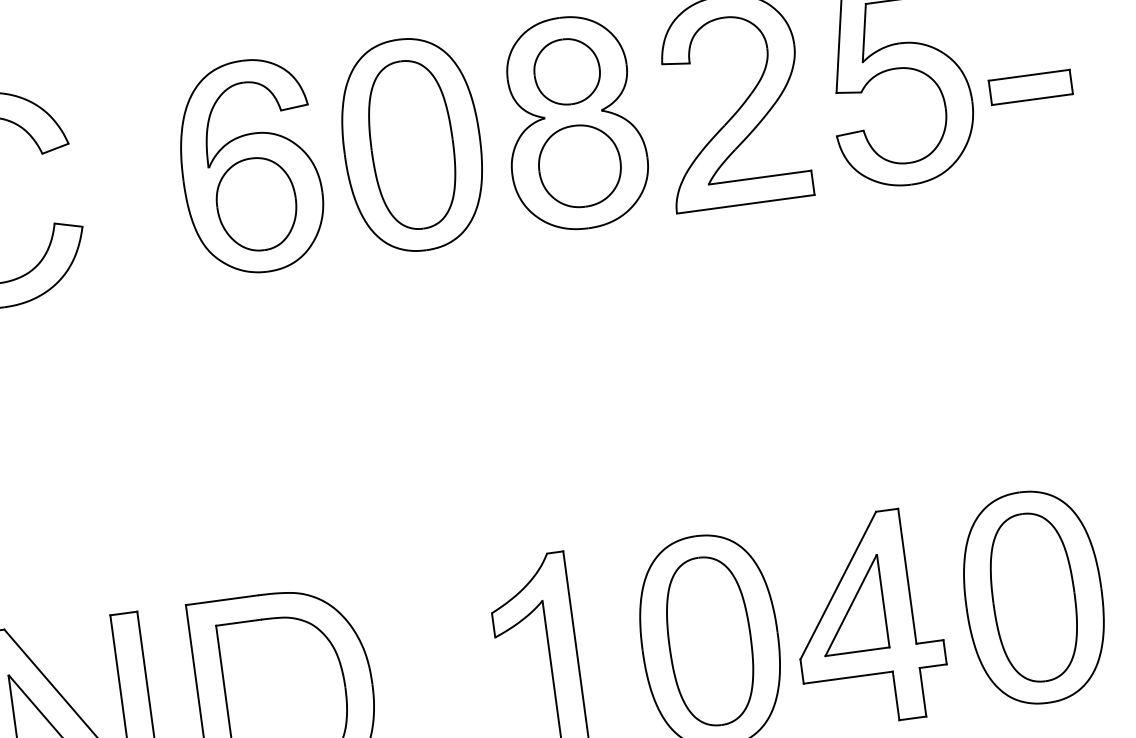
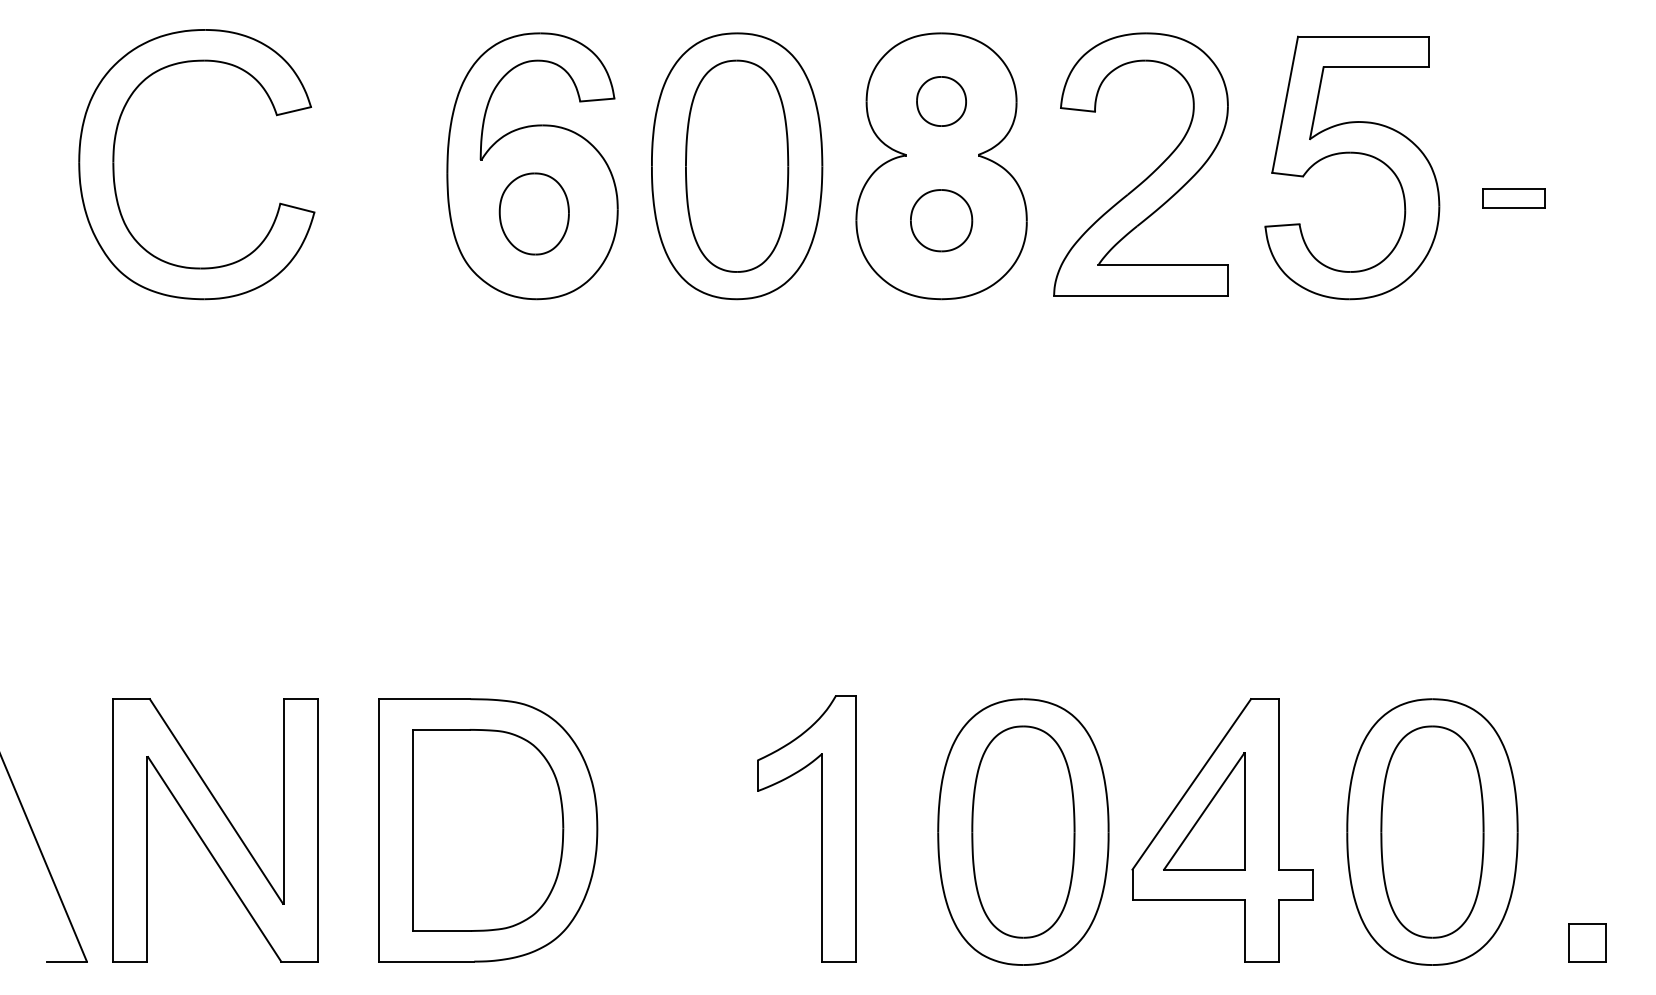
part: (567, 71) -> (941, 101), size x0.6
part: (1030, 87) -> (1513, 198), size x0.6
part: (579, 166) -> (941, 220), size x0.6
part: (256, 204) -> (534, 213), size x0.7

